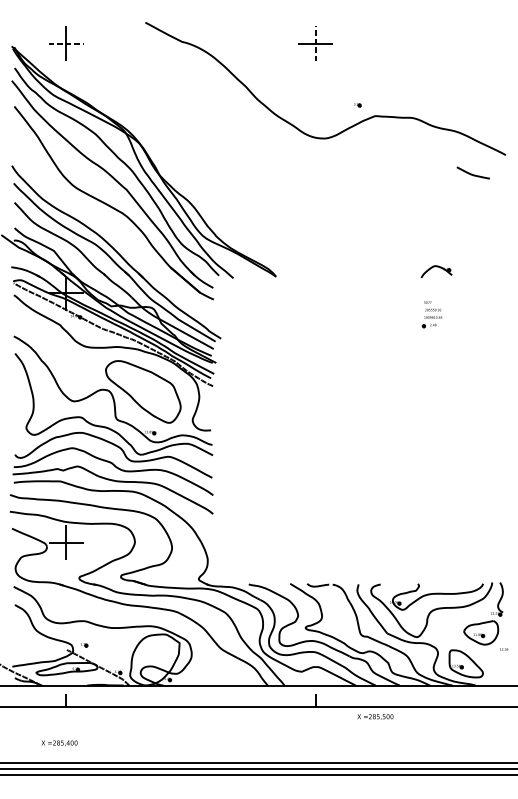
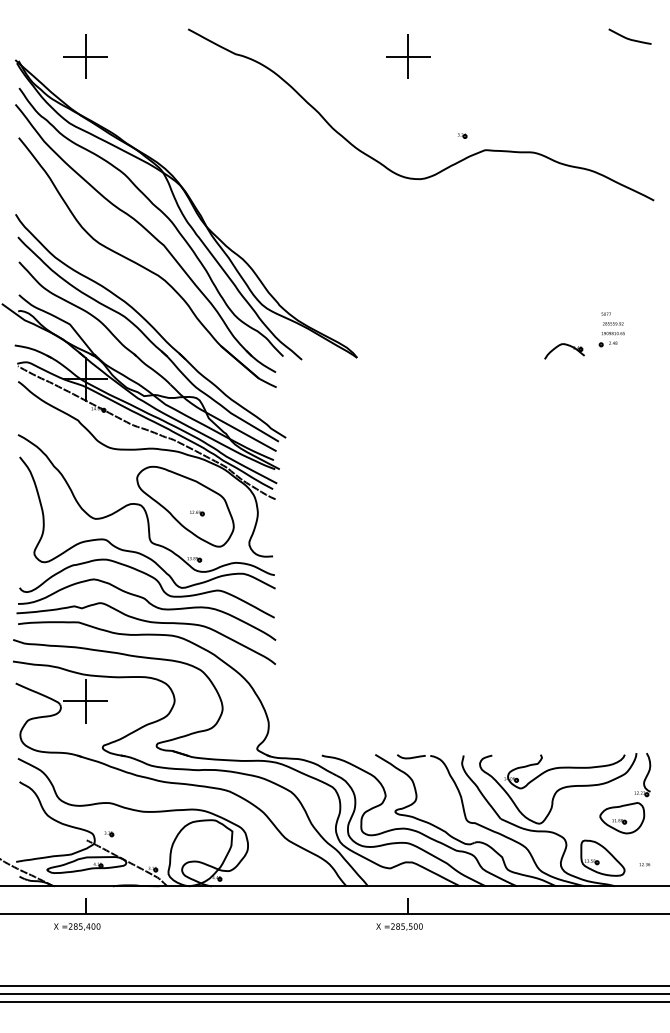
line: (65, 43) -> (85, 56), dashed -> solid
line: (315, 43) -> (408, 56), dashed -> solid
curve: (472, 174) -> (629, 38), moved
part: (431, 314) -> (611, 329), moved
part: (152, 397) -> (197, 513), added
text: (503, 649) -> (644, 864), moved
text: (375, 716) -> (399, 926), moved
text: (59, 742) -> (77, 926), moved

